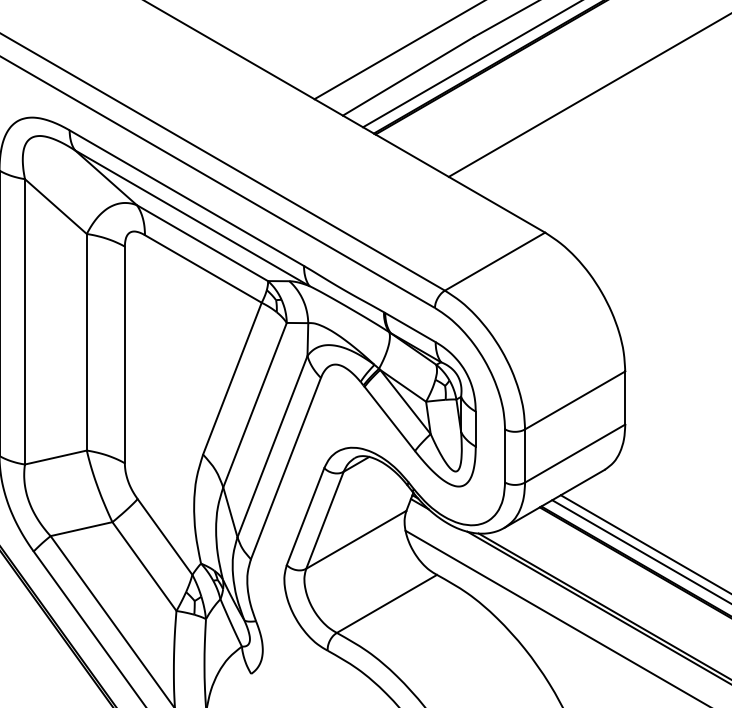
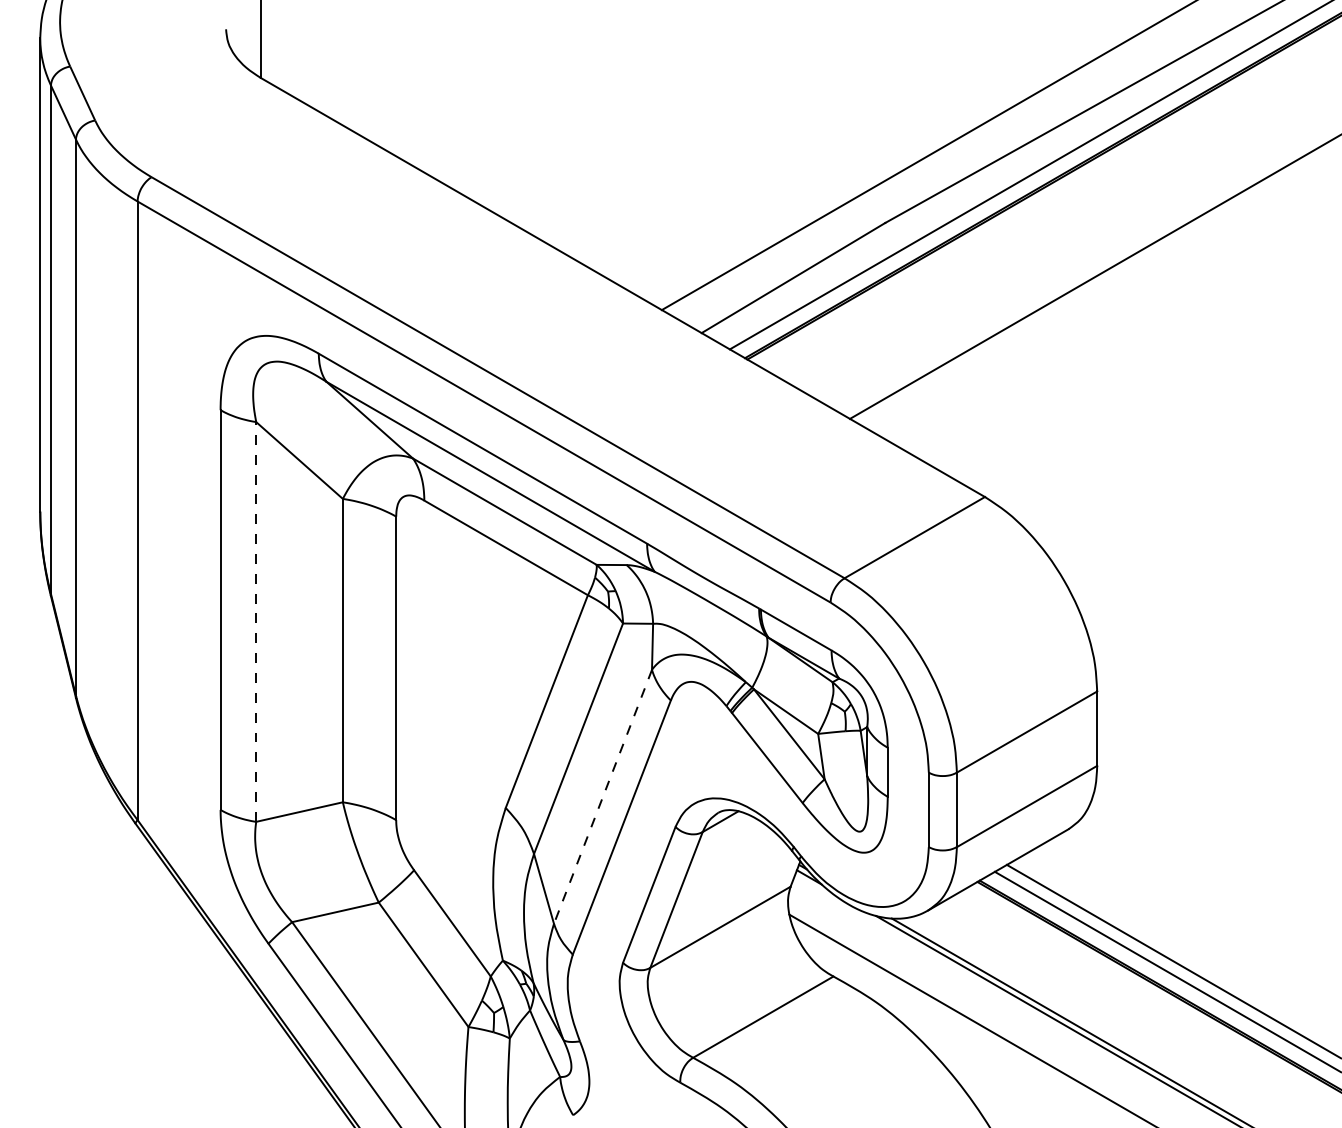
line: (25, 321) -> (256, 621), solid -> dashed
line: (272, 447) -> (602, 797), solid -> dashed

